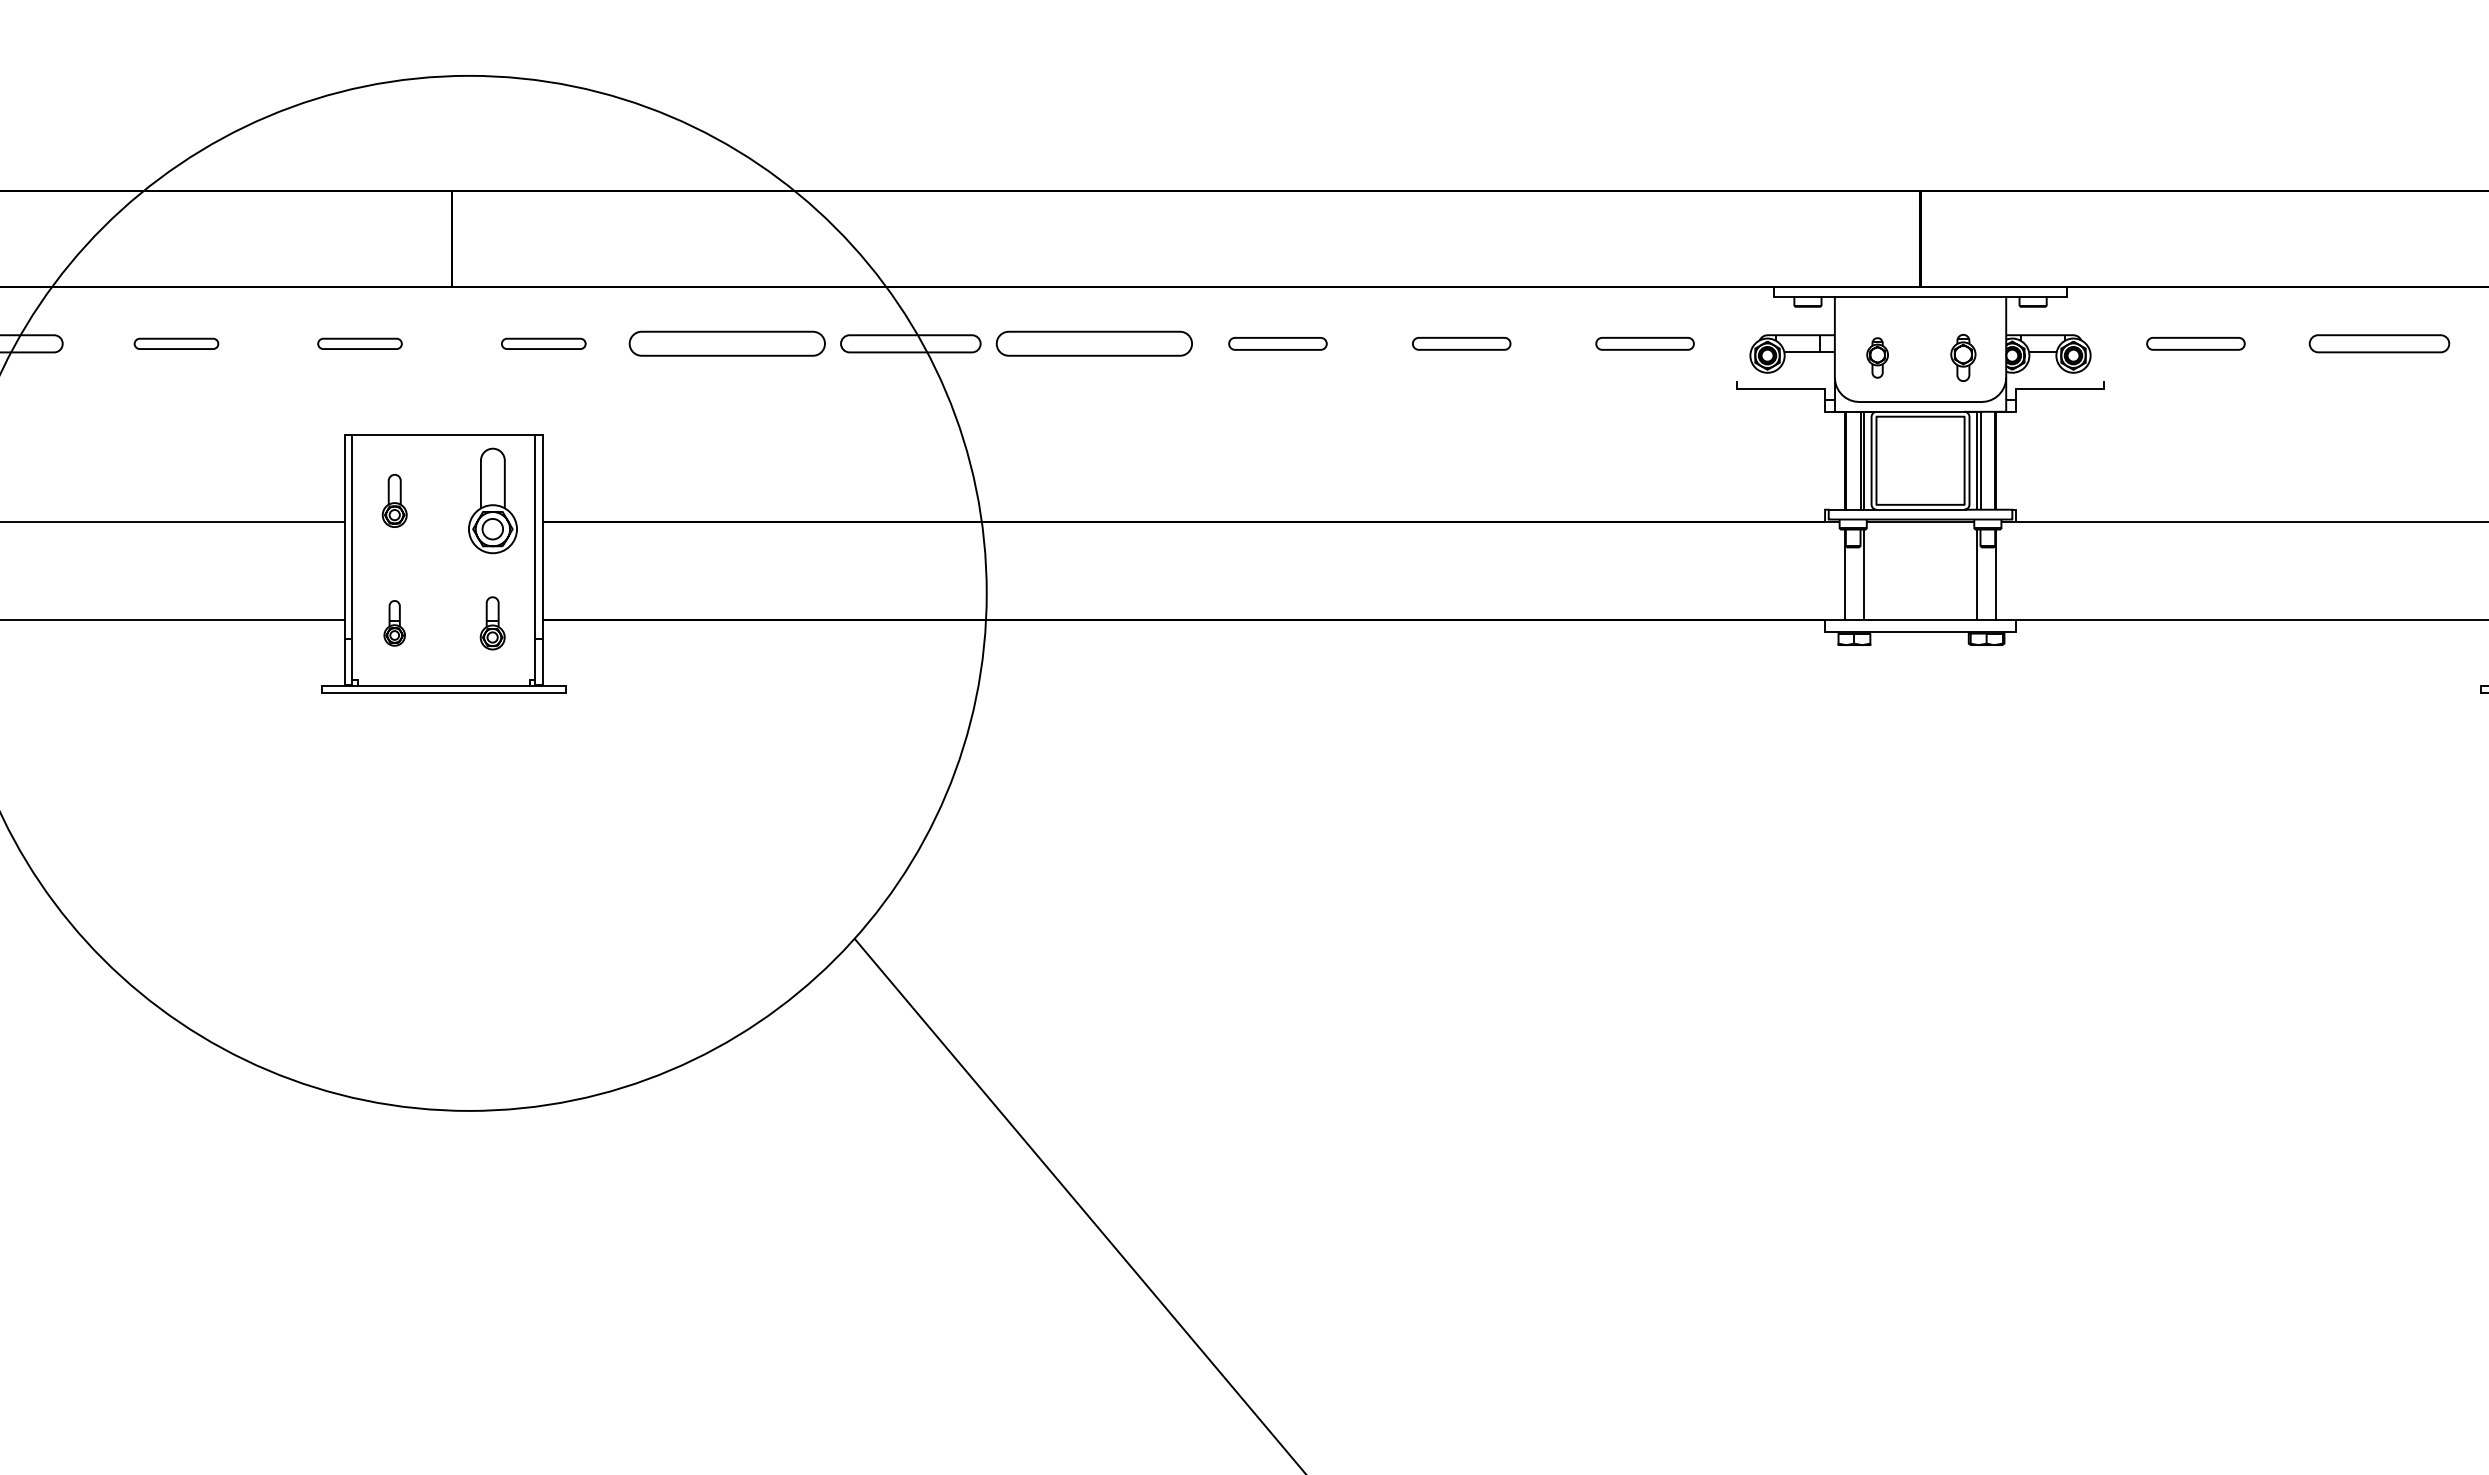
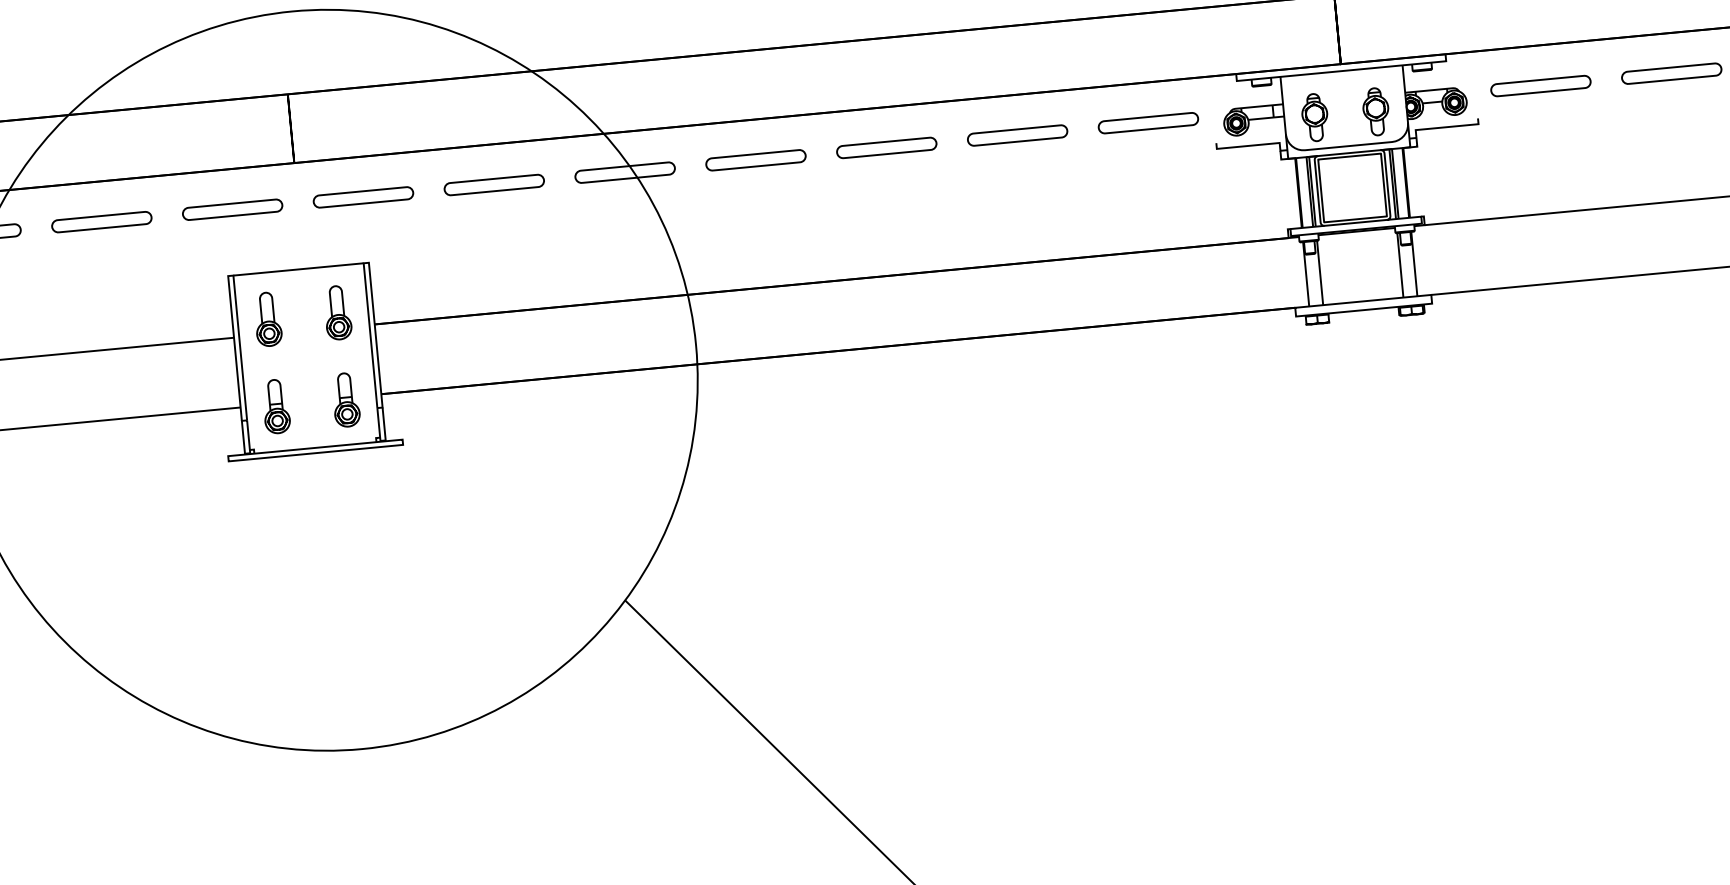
part: (176, 343) -> (101, 221), size x1.67
part: (359, 343) -> (232, 209), size x1.67
part: (543, 343) -> (363, 197), size x1.67
part: (726, 343) -> (493, 184), size x0.71
part: (1094, 343) -> (756, 160), size x0.71
part: (1277, 343) -> (886, 147), size x1.43
part: (1461, 343) -> (1017, 135), size x1.43
part: (1644, 343) -> (1147, 123), size x1.43
part: (2195, 343) -> (1540, 85), size x1.43
part: (1877, 357) -> (1314, 117), size x1.67
part: (1963, 357) -> (1376, 111), size x1.43
part: (394, 500) -> (267, 319), size x1.43
part: (492, 500) -> (337, 312), size x0.71
part: (394, 623) -> (276, 406), size x1.67
part: (492, 623) -> (345, 400), size x1.43

